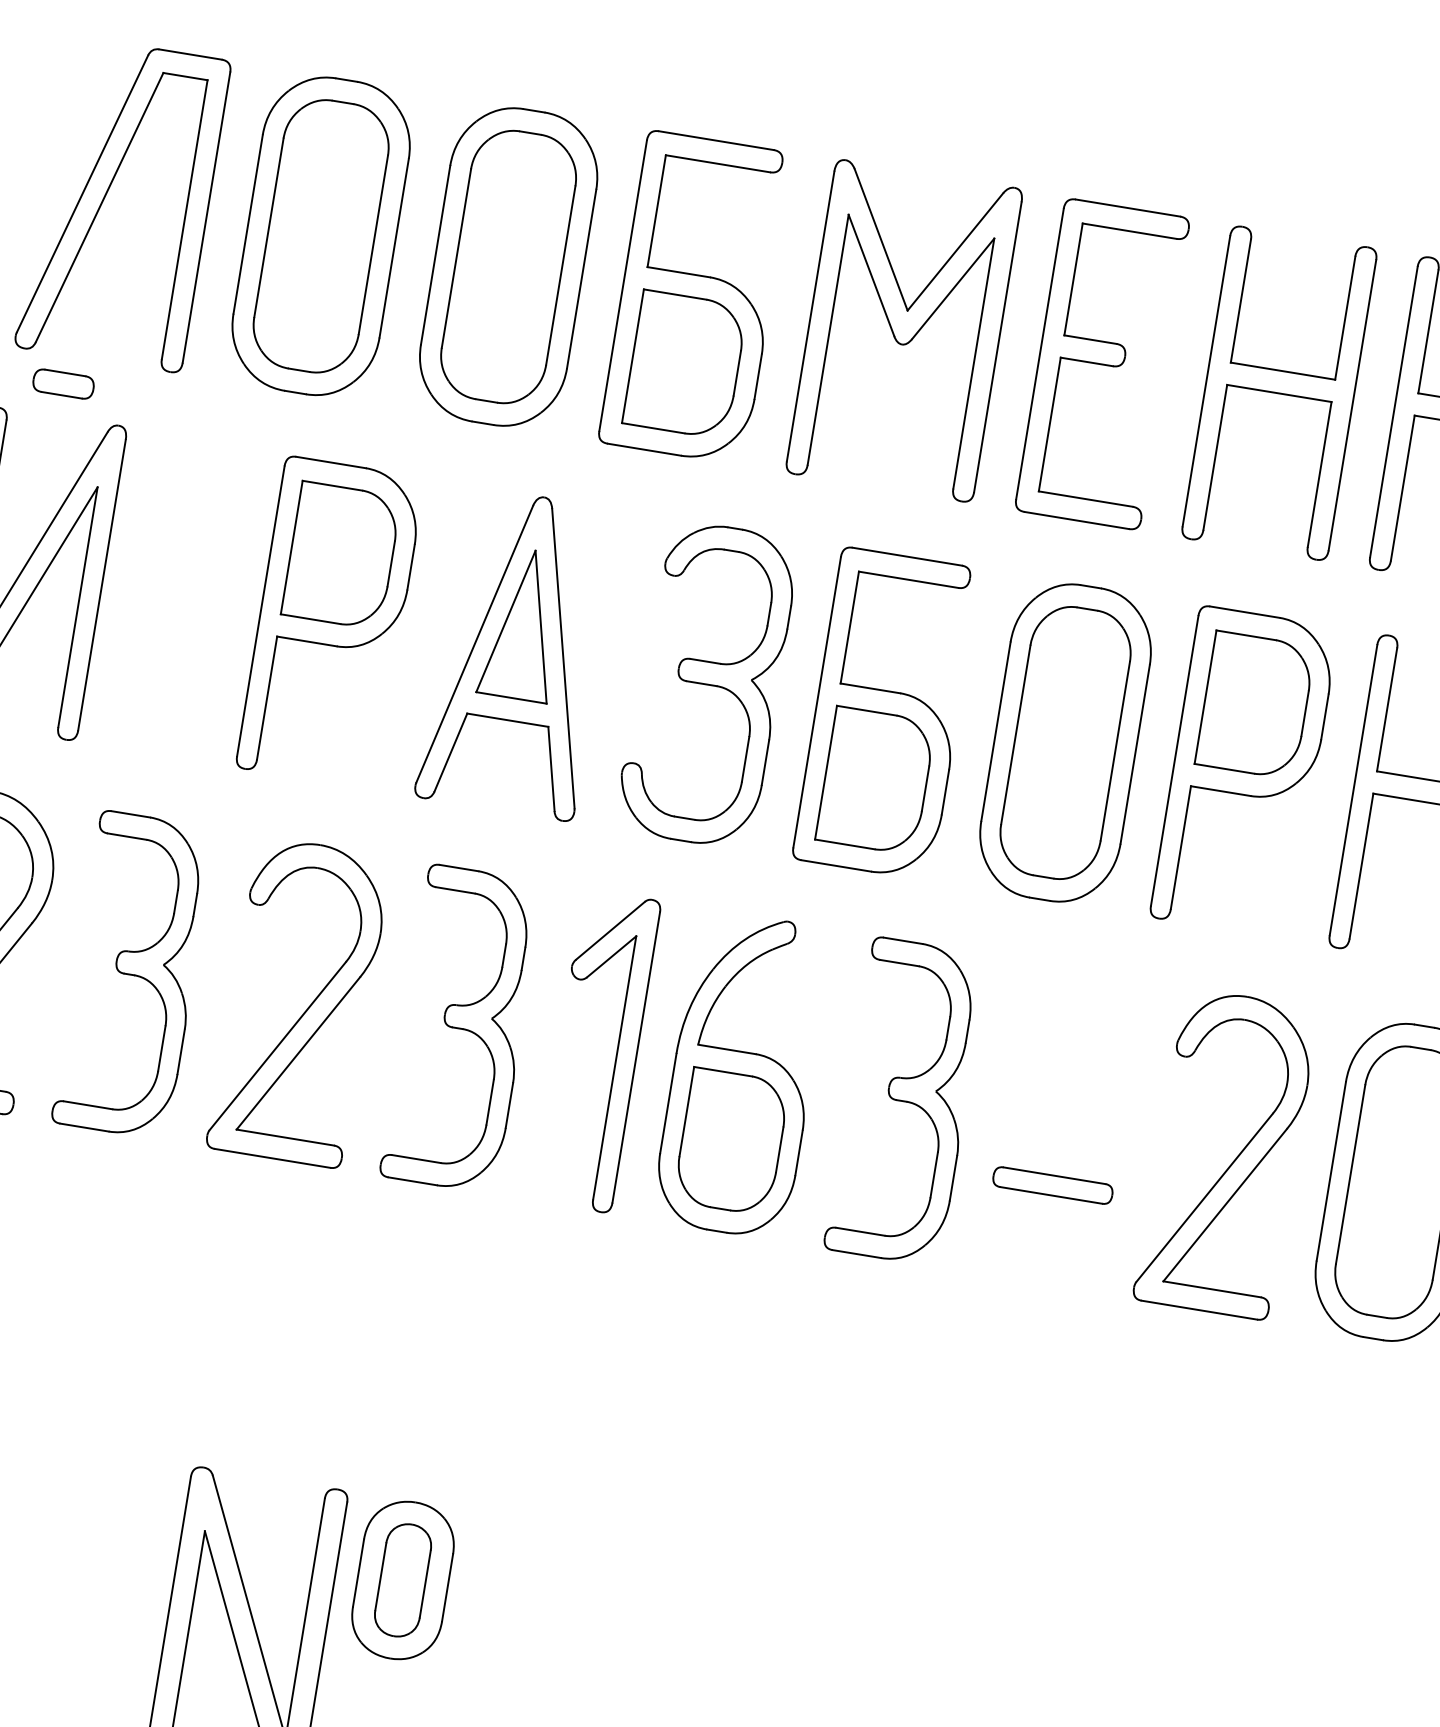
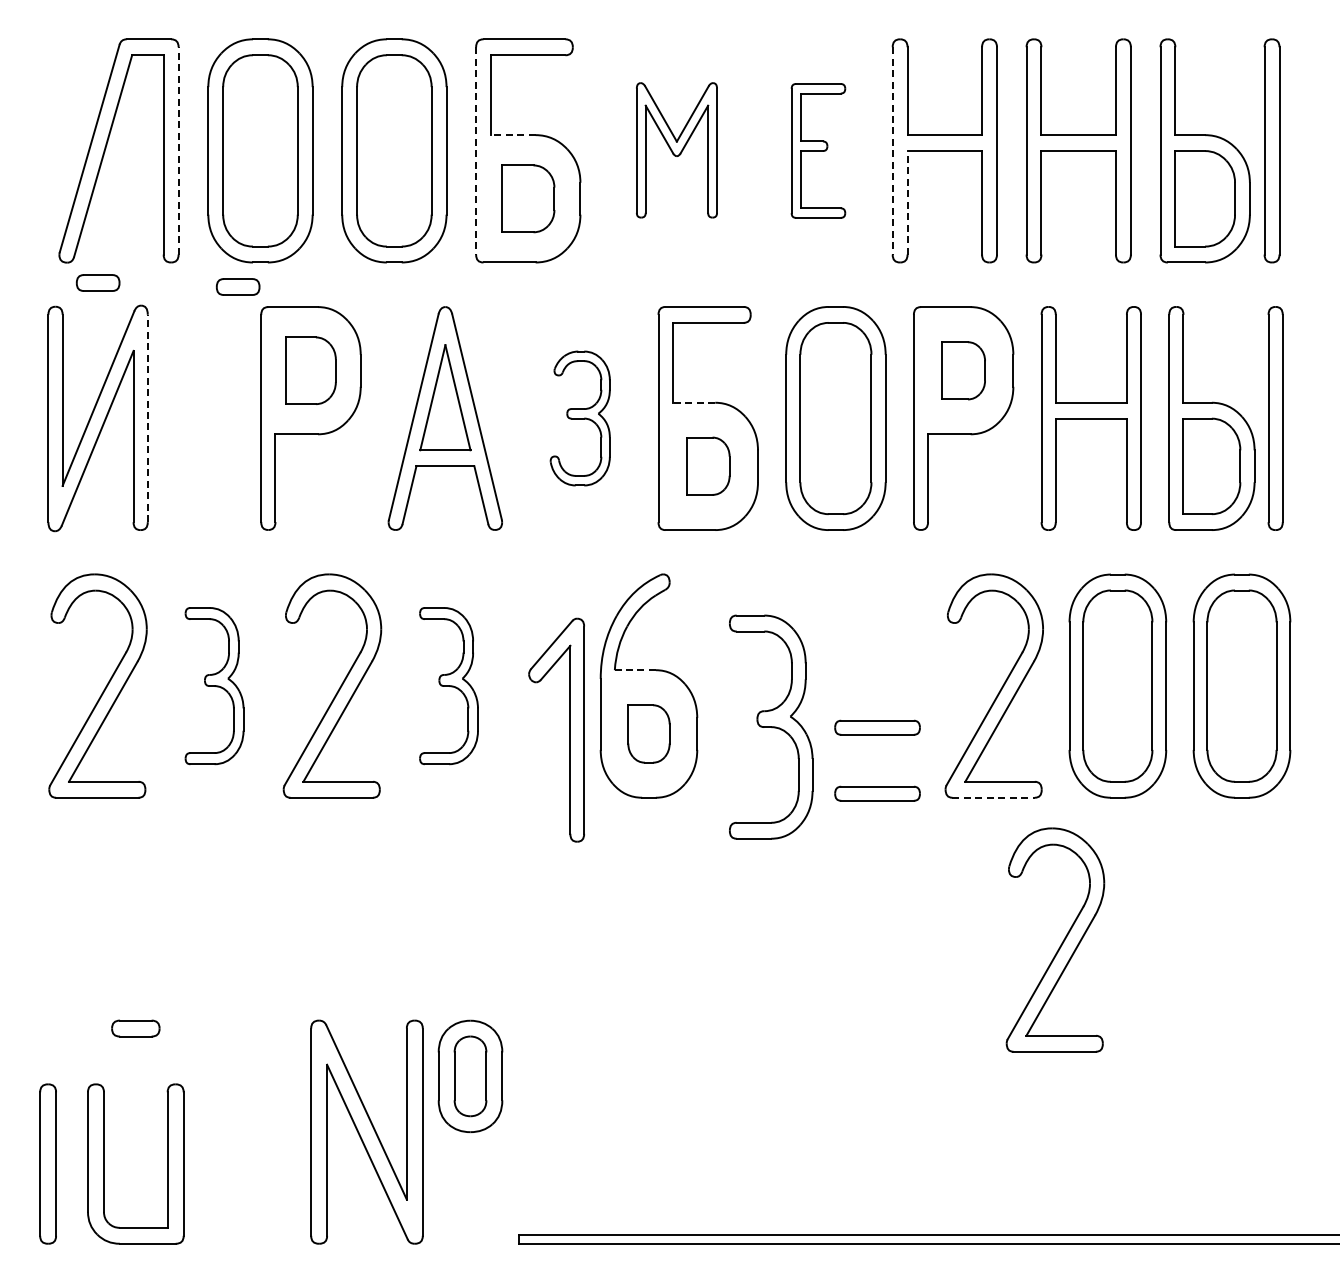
line: (206, 216) -> (178, 150), solid -> dashed
line: (677, 272) -> (512, 135), solid -> dashed
line: (623, 285) -> (476, 150), solid -> dashed
part: (903, 331) -> (676, 150), size x0.6
part: (1102, 363) -> (818, 150), size x0.6
part: (685, 364) -> (528, 198), size x0.7
line: (1206, 380) -> (892, 150), solid -> dashed
part: (257, 420) -> (237, 286), added
line: (1215, 456) -> (907, 202), solid -> dashed
part: (340, 555) -> (310, 370), size x0.7
line: (101, 585) -> (147, 418), solid -> dashed
part: (707, 684) -> (580, 418), size x0.6
line: (869, 687) -> (693, 402), solid -> dashed
part: (1255, 705) -> (963, 370), size x0.6
part: (876, 779) -> (708, 465), size x0.6
part: (134, 974) -> (214, 685), size x0.7
part: (461, 1028) -> (448, 685), size x0.7
line: (727, 1049) -> (635, 670), solid -> dashed
part: (615, 1053) -> (569, 729), moved
part: (907, 1100) -> (771, 726), moved
part: (730, 1141) -> (648, 733), size x0.6
part: (1037, 1277) -> (877, 793), added
line: (1200, 1310) -> (994, 797), solid -> dashed
part: (1261, 1528) -> (1061, 942), added

